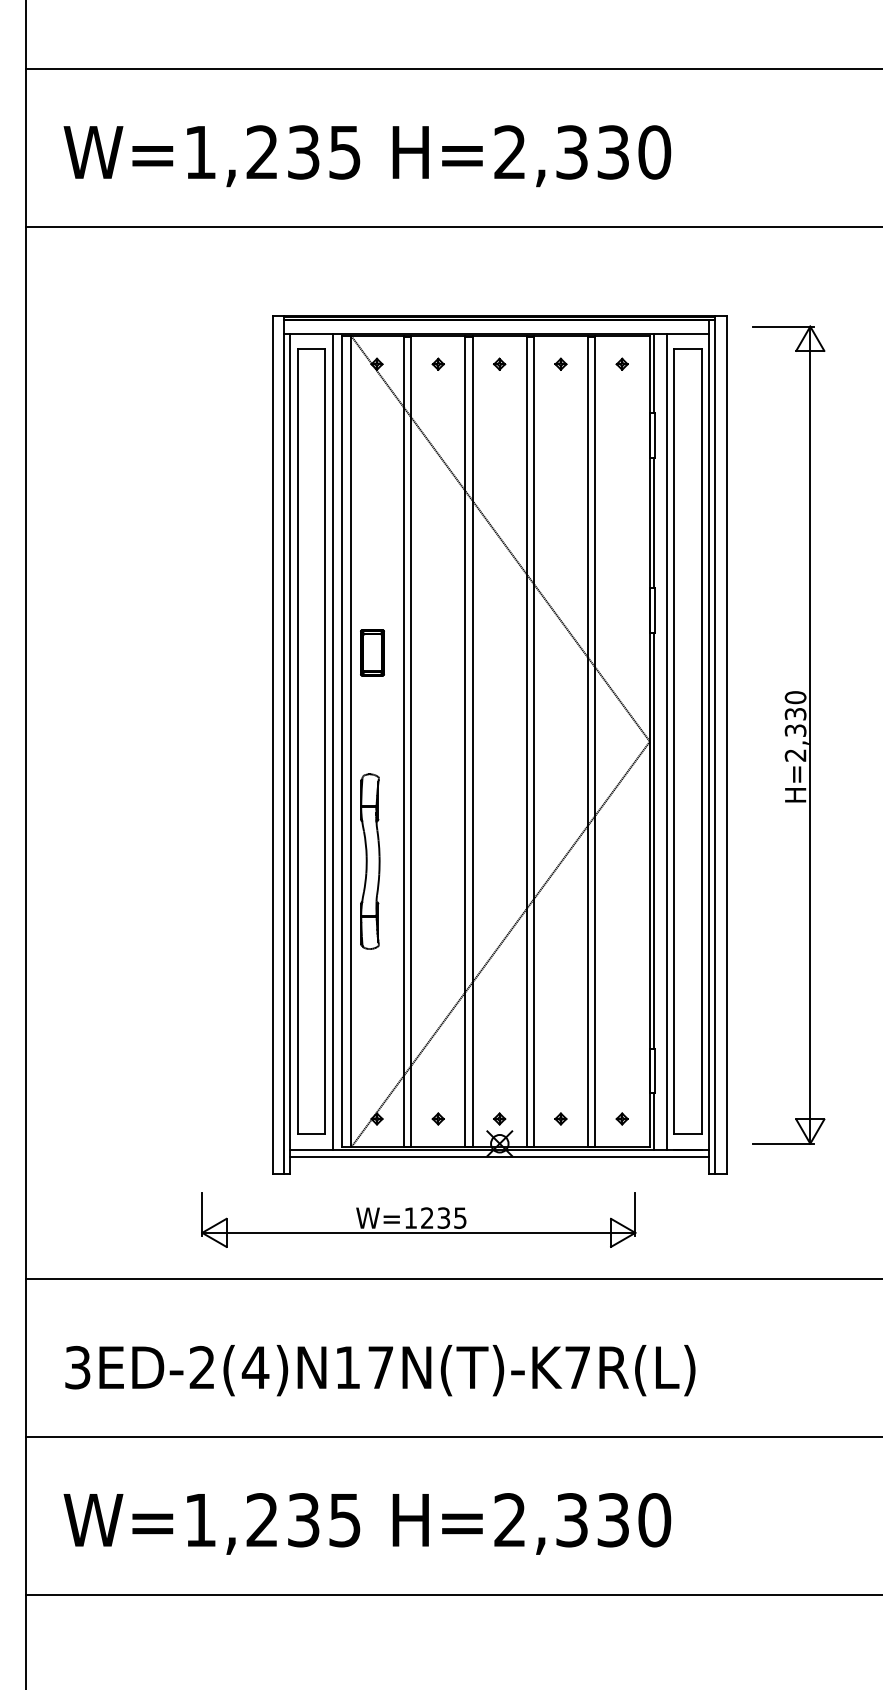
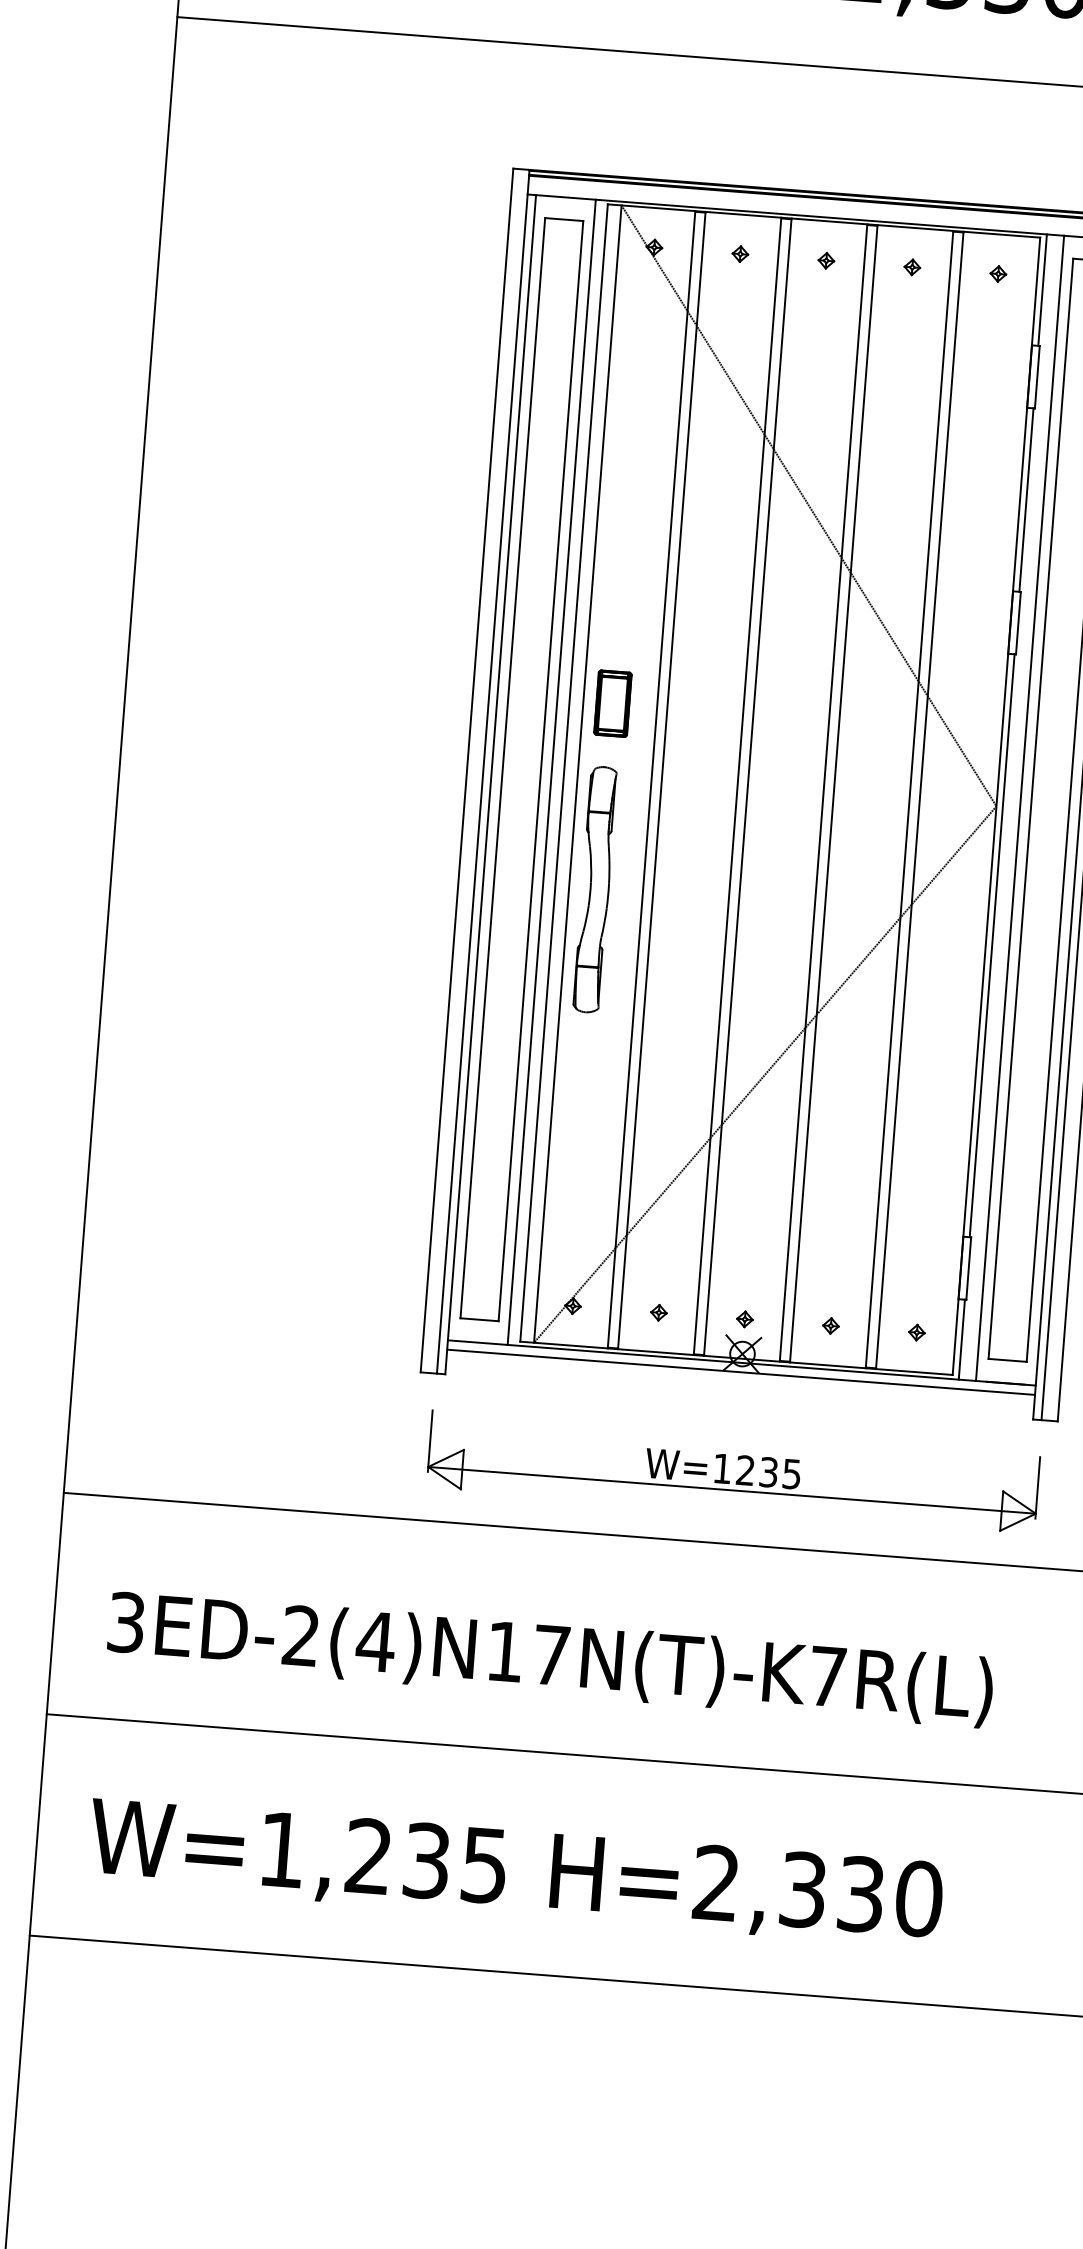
part: (372, 652) -> (612, 703), moved
part: (370, 861) -> (595, 889), moved
part: (418, 1219) -> (733, 1471), moved

